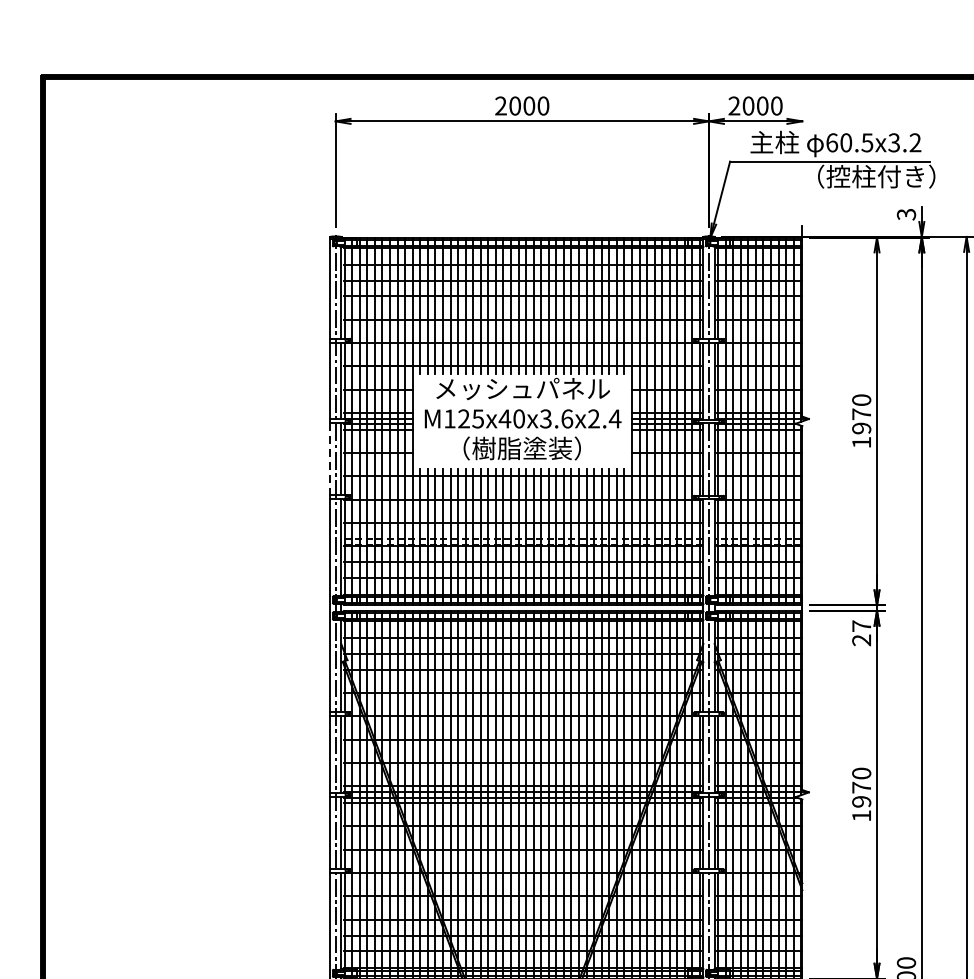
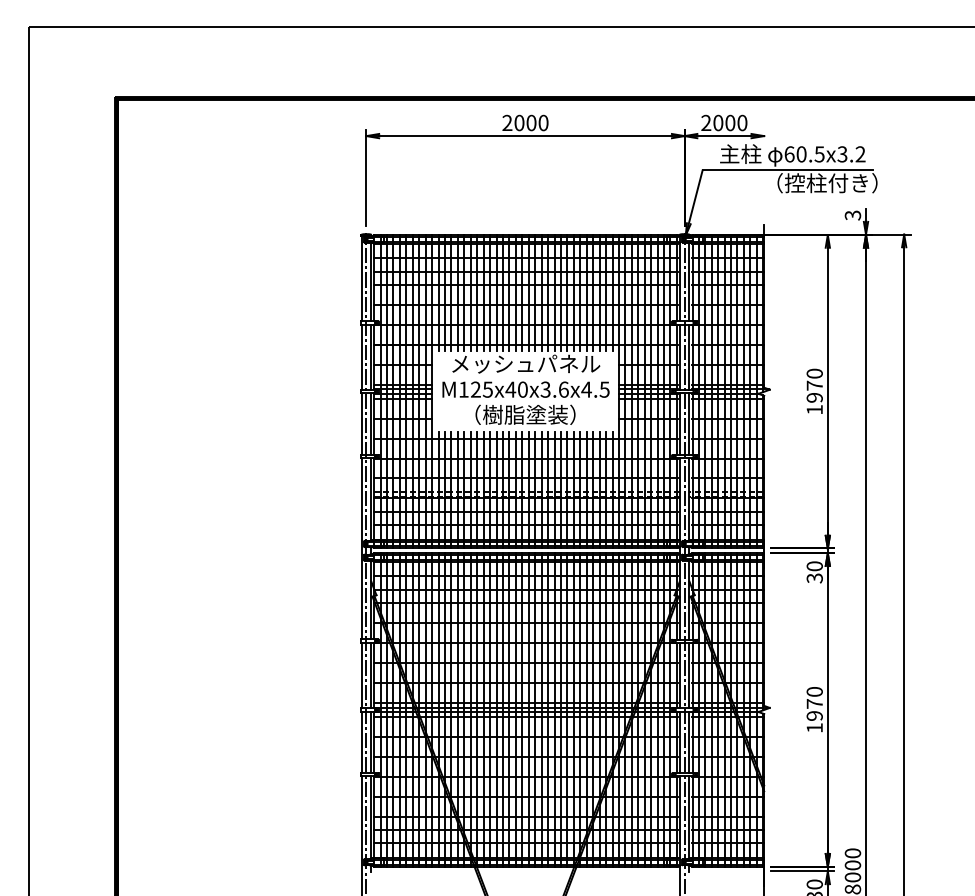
text: (604, 418) -> (595, 389), M125x40x3.6x2.4 -> M125x40x3.6x4.5
line: (329, 459) -> (361, 424), dashed -> solid
text: (861, 633) -> (814, 572), 27 -> 30

